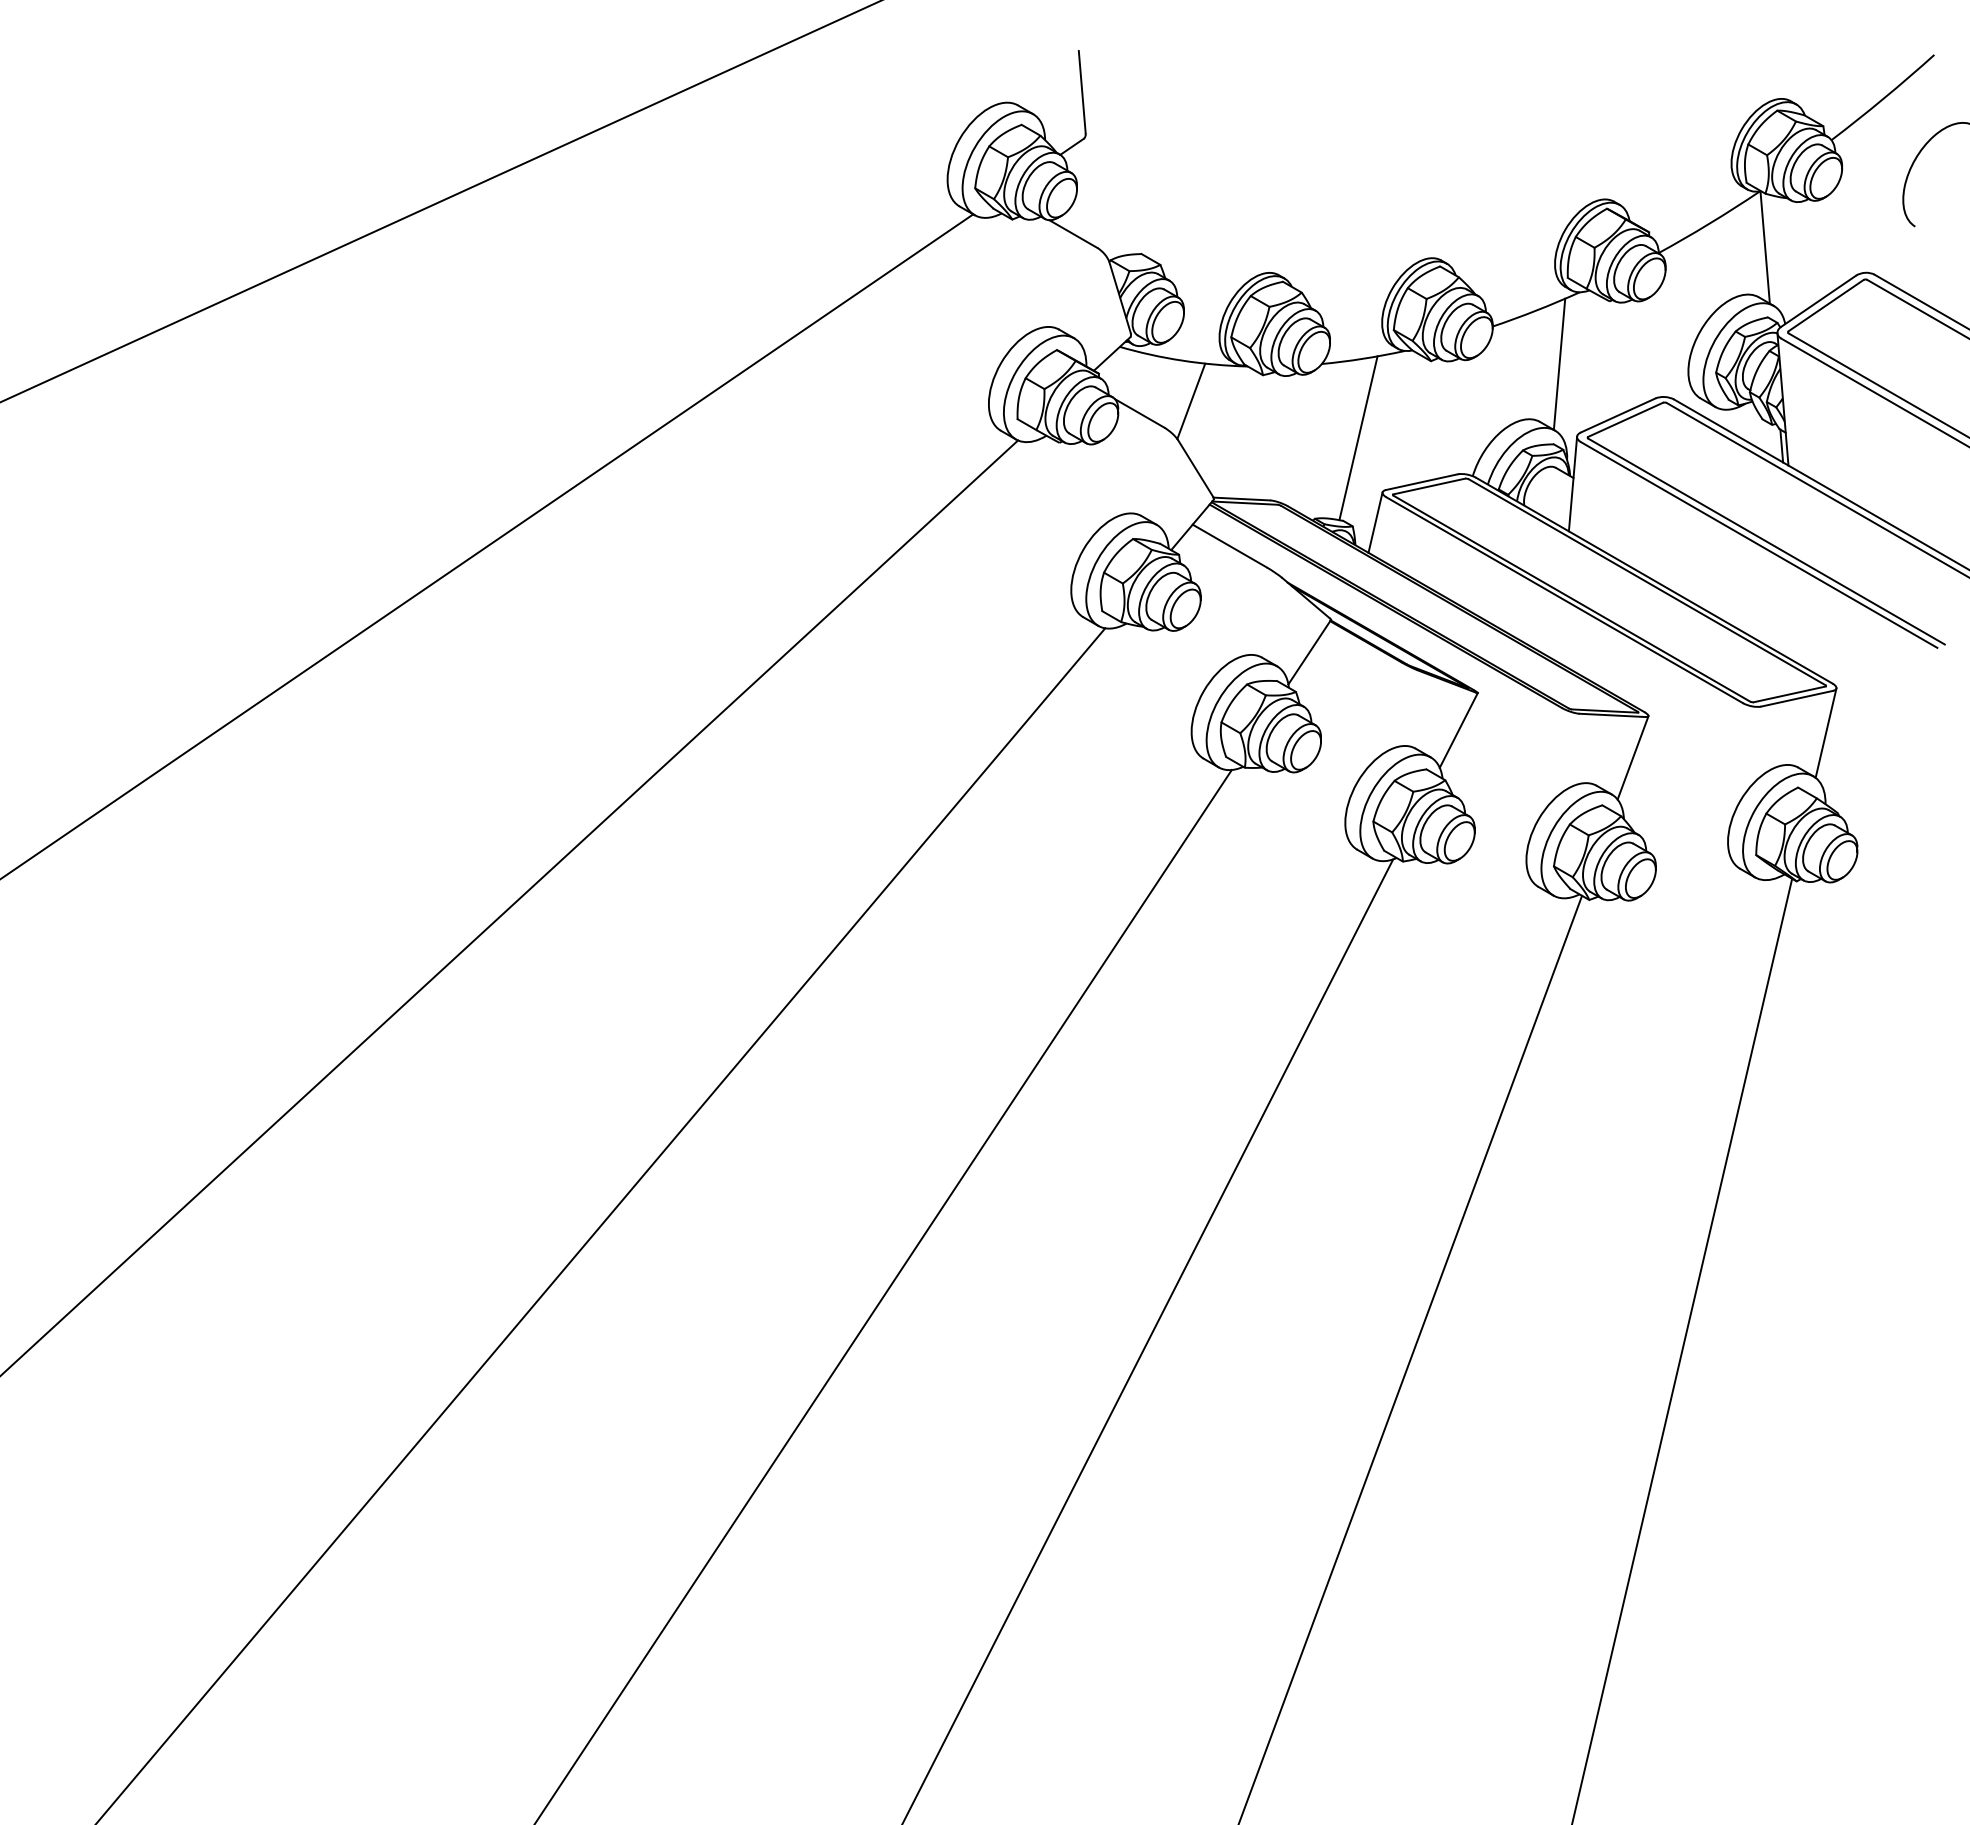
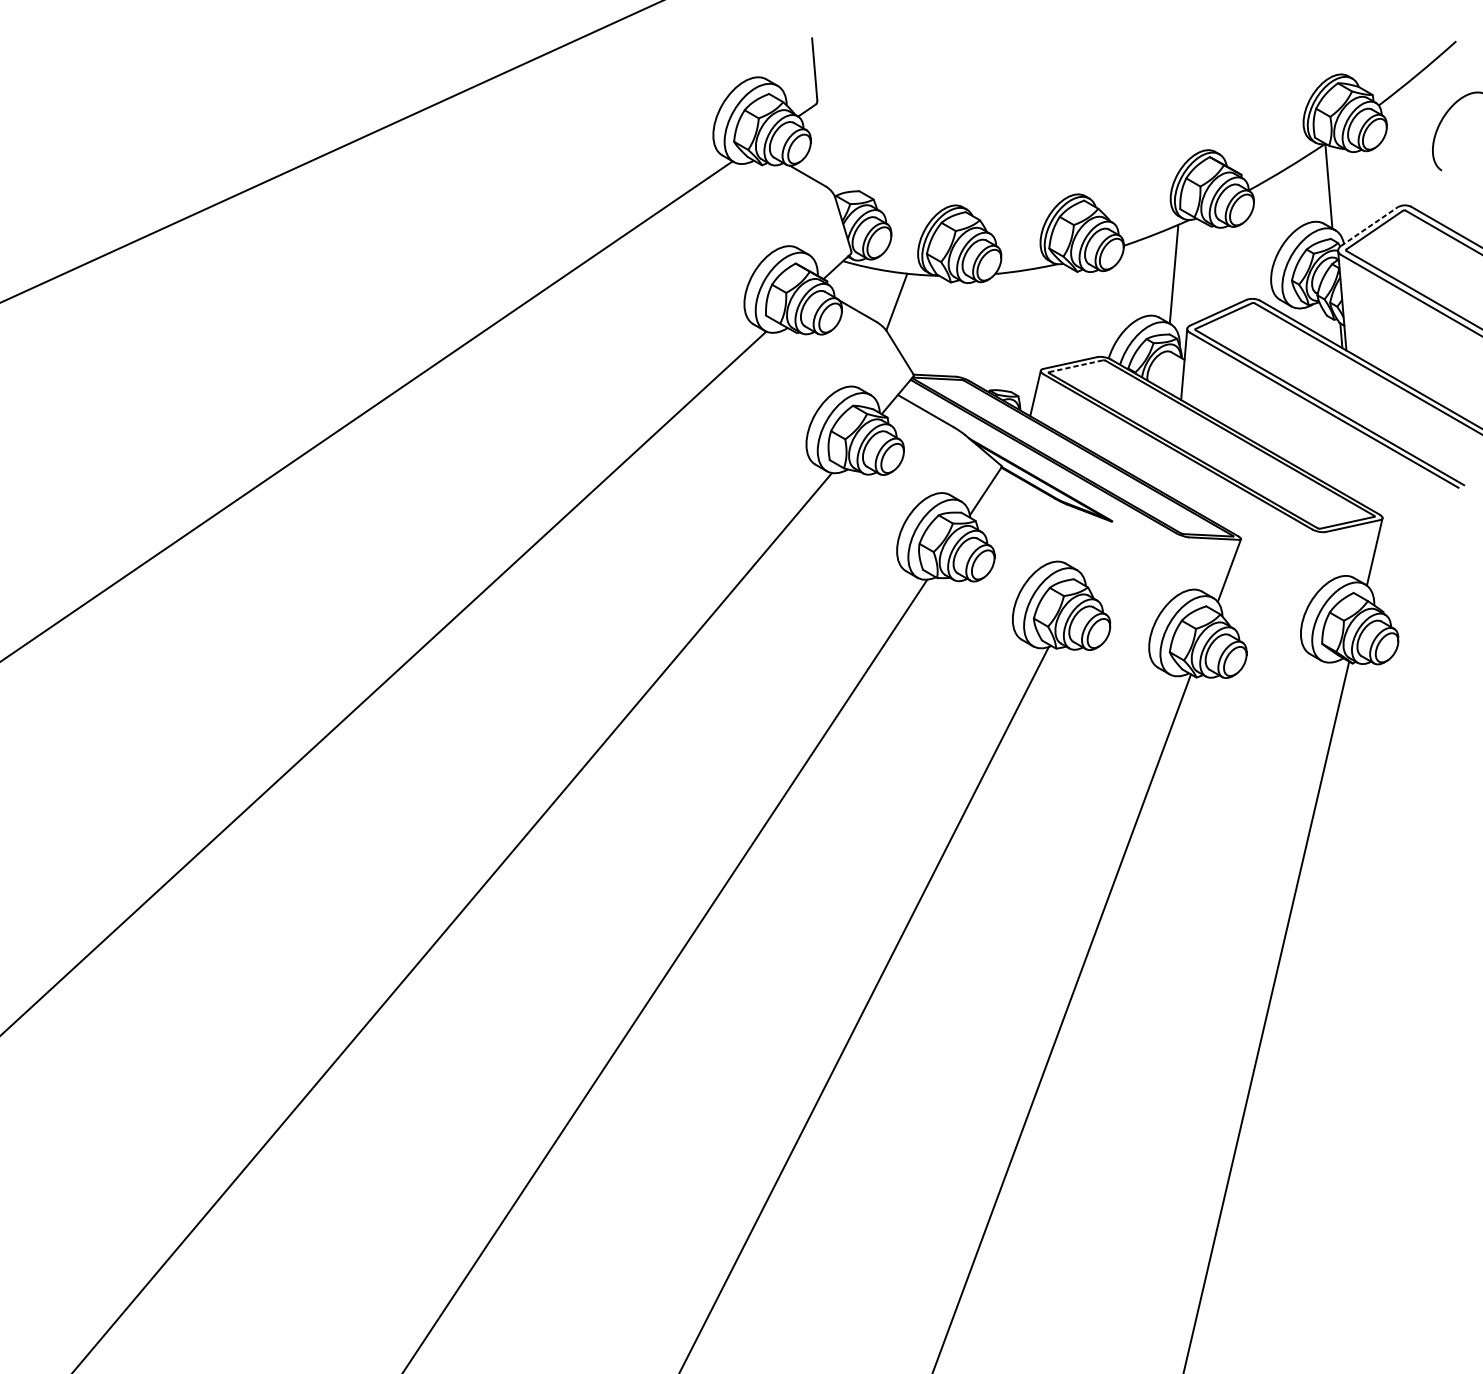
line: (1819, 301) -> (1369, 226), solid -> dashed
line: (1358, 438) -> (1022, 330), removed
line: (1429, 486) -> (1076, 366), solid -> dashed
line: (1458, 730) -> (1097, 549), removed

